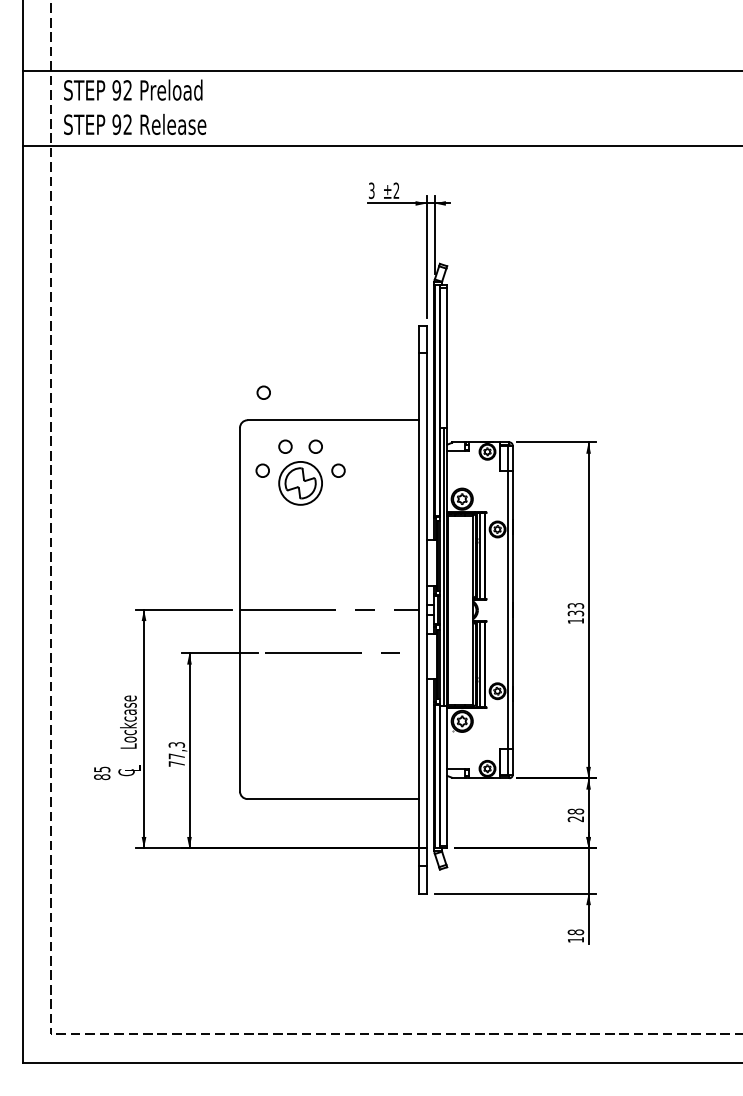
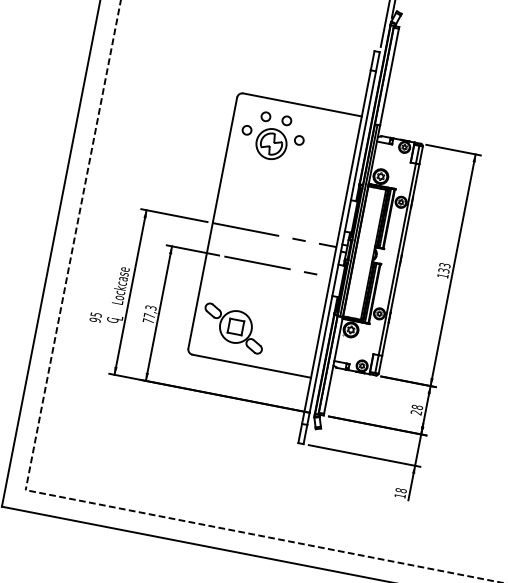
circle: (263, 392) -> (258, 76), removed
part: (297, 750) -> (233, 327), added
text: (102, 777) -> (95, 320), 85 -> 95

